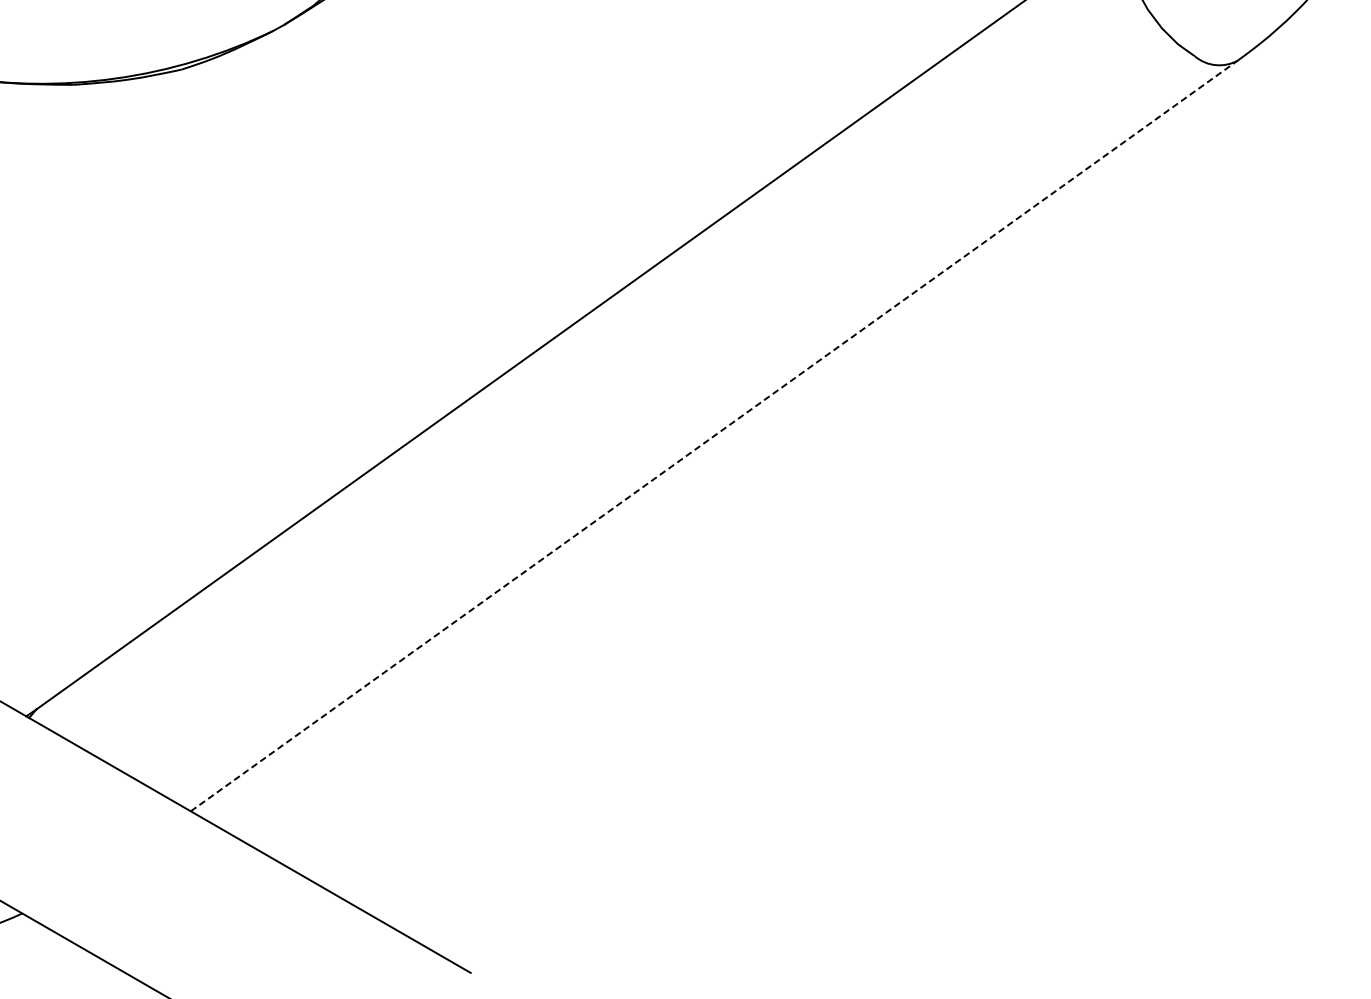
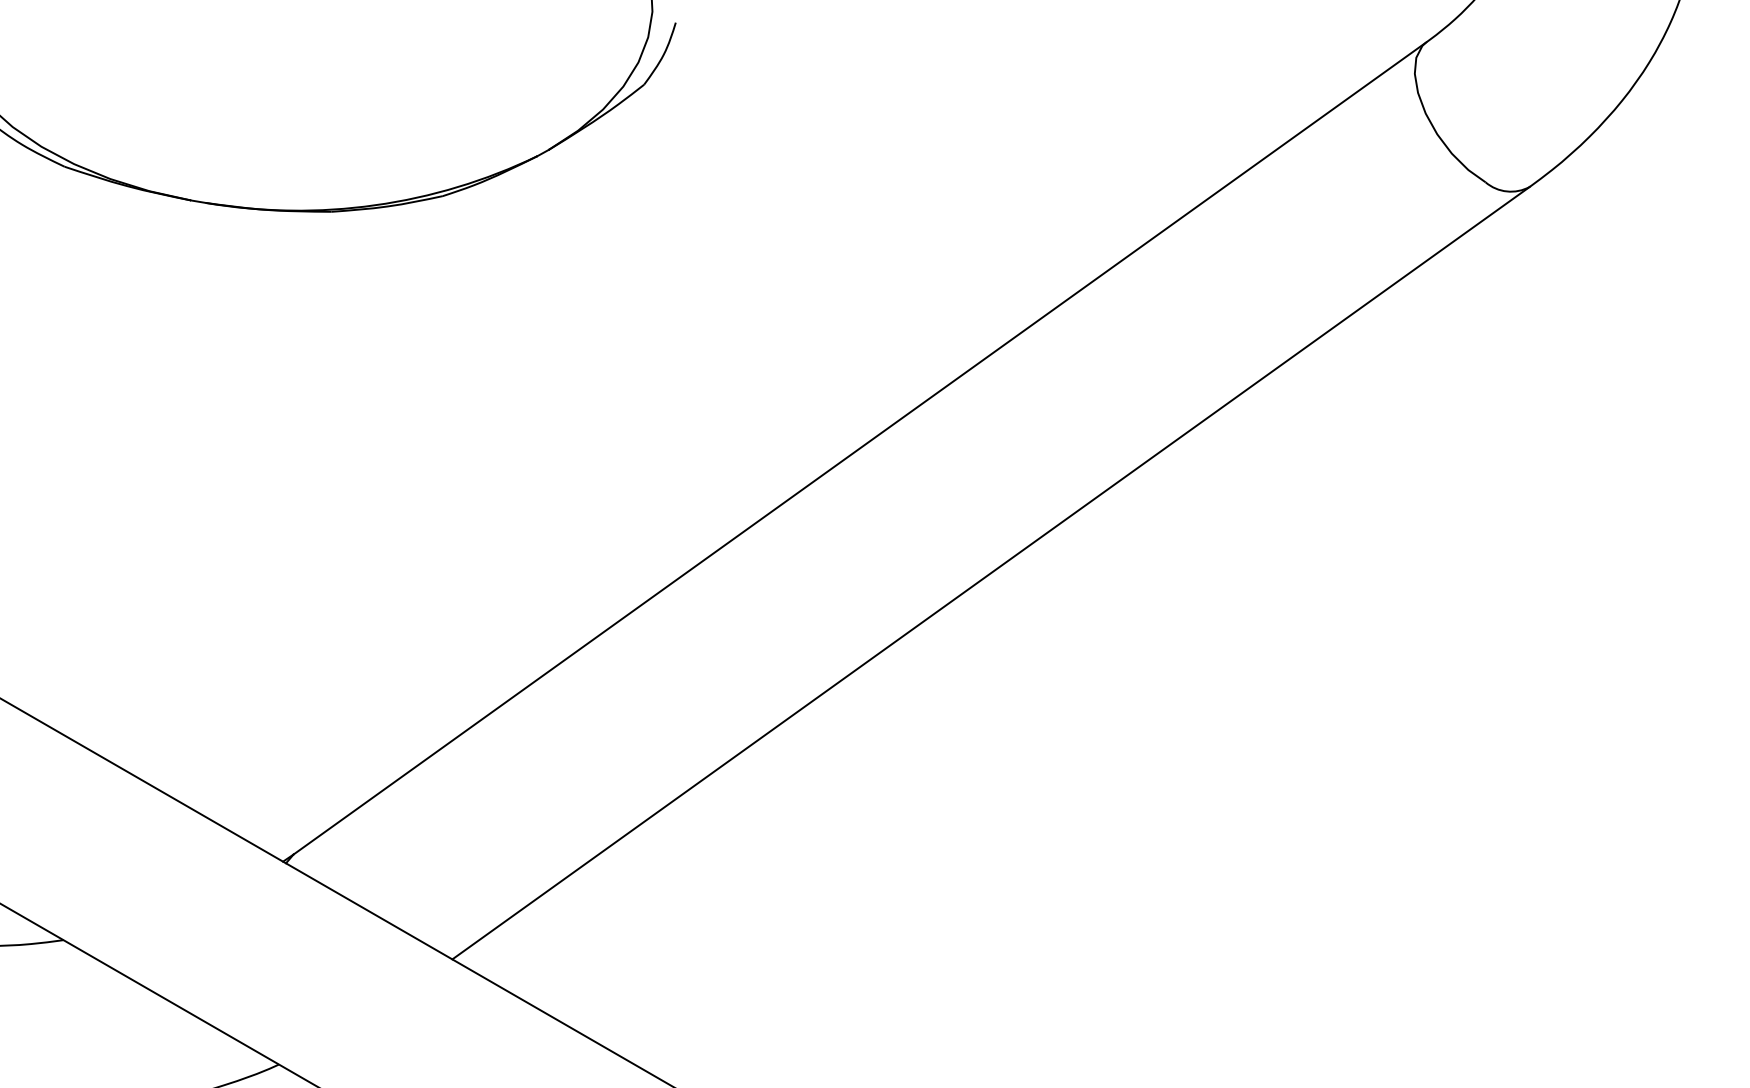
line: (714, 436) -> (991, 573), dashed -> solid

